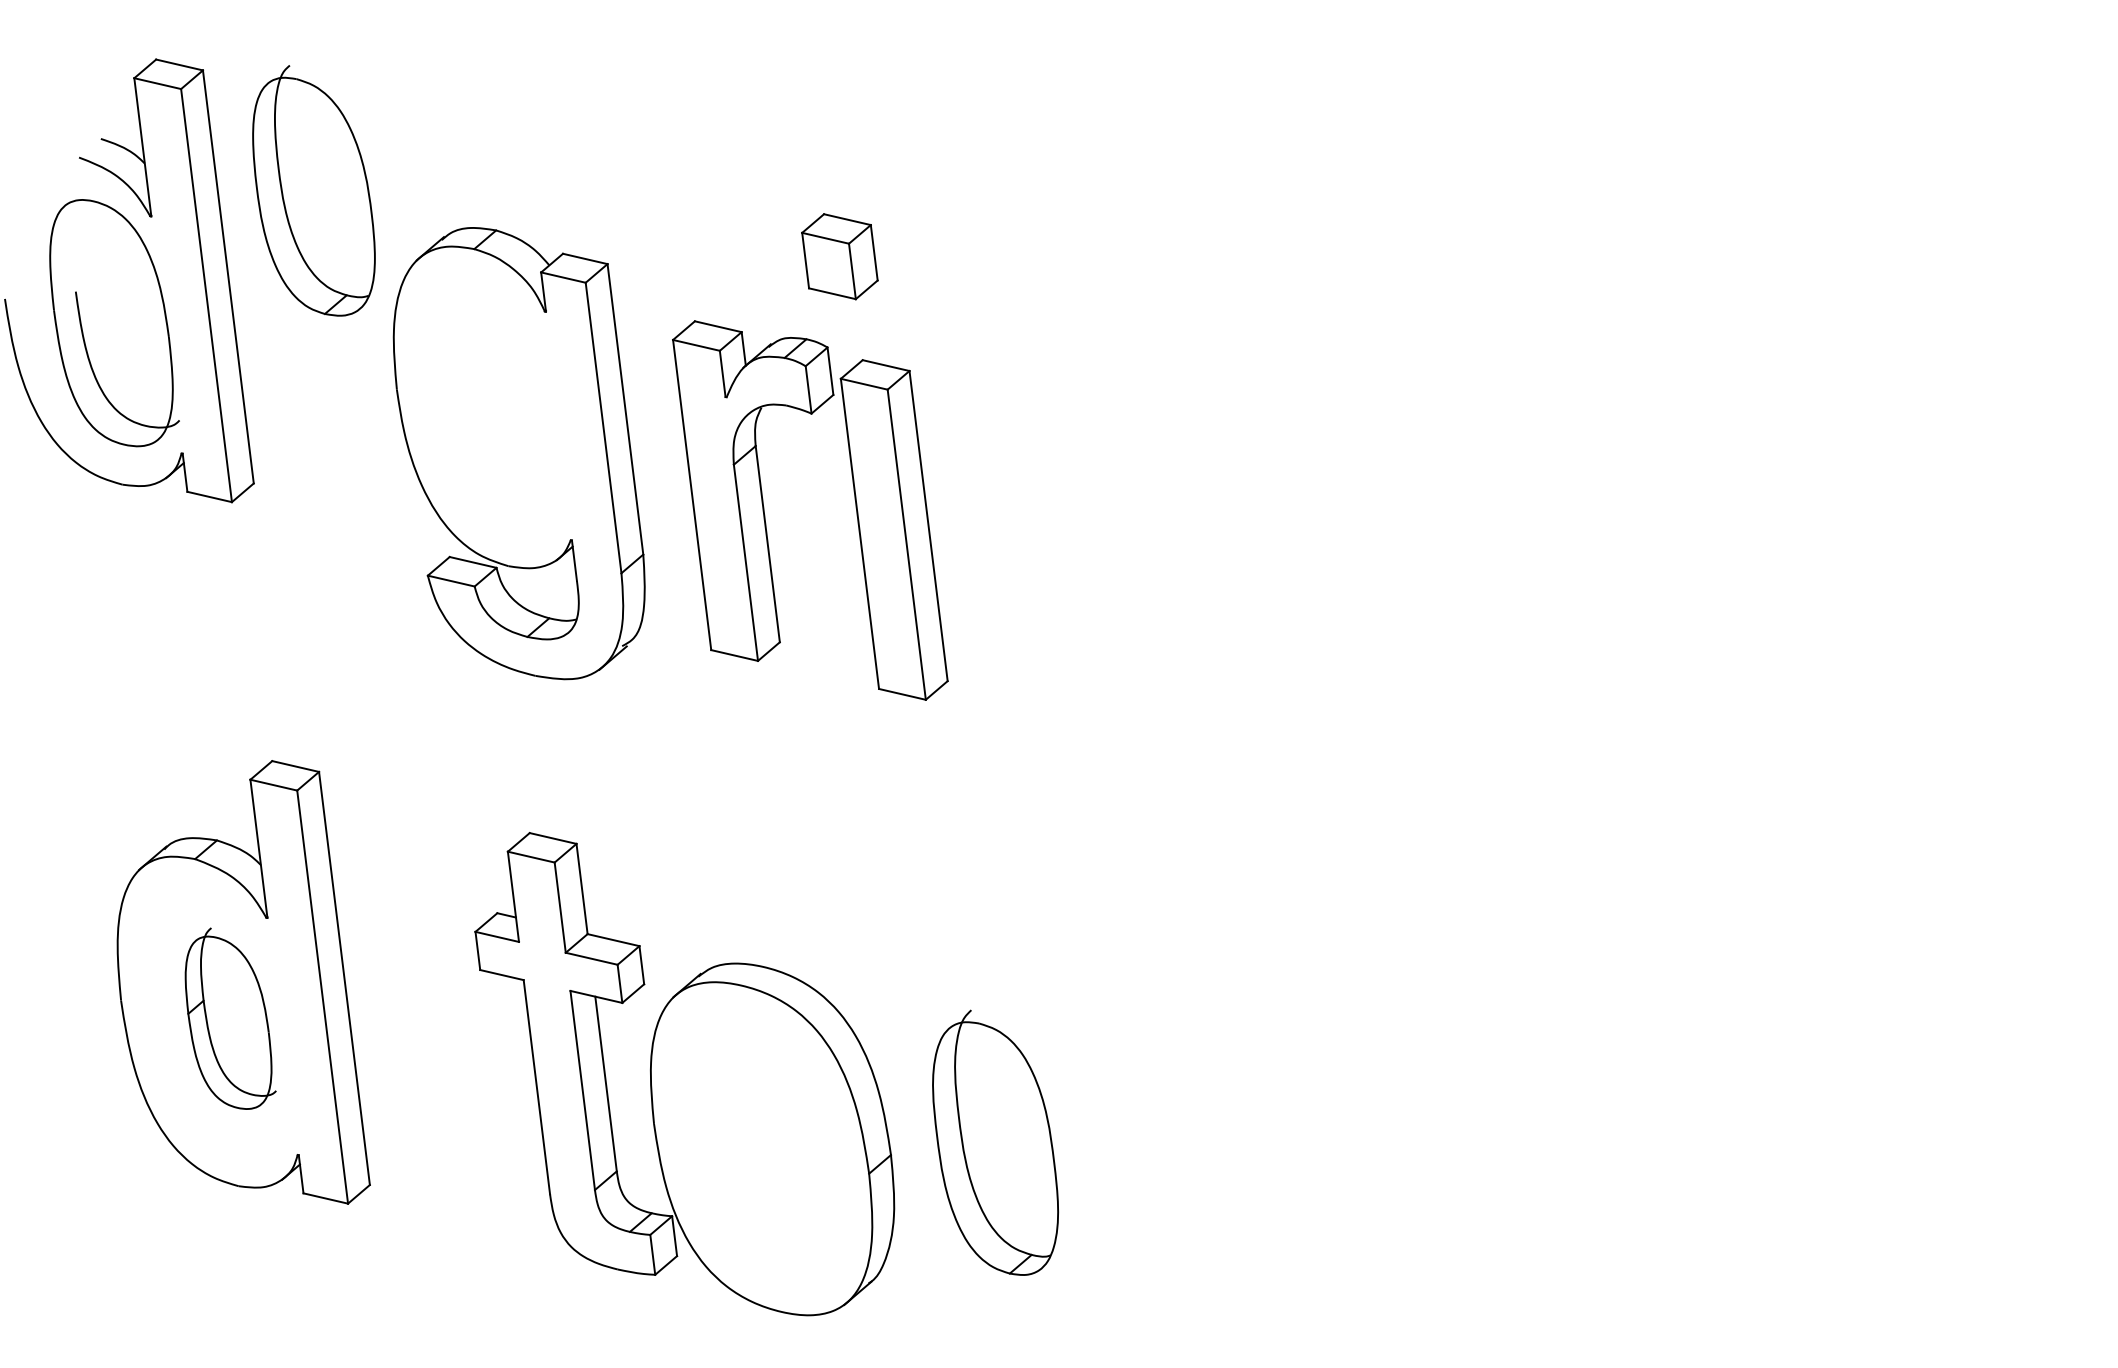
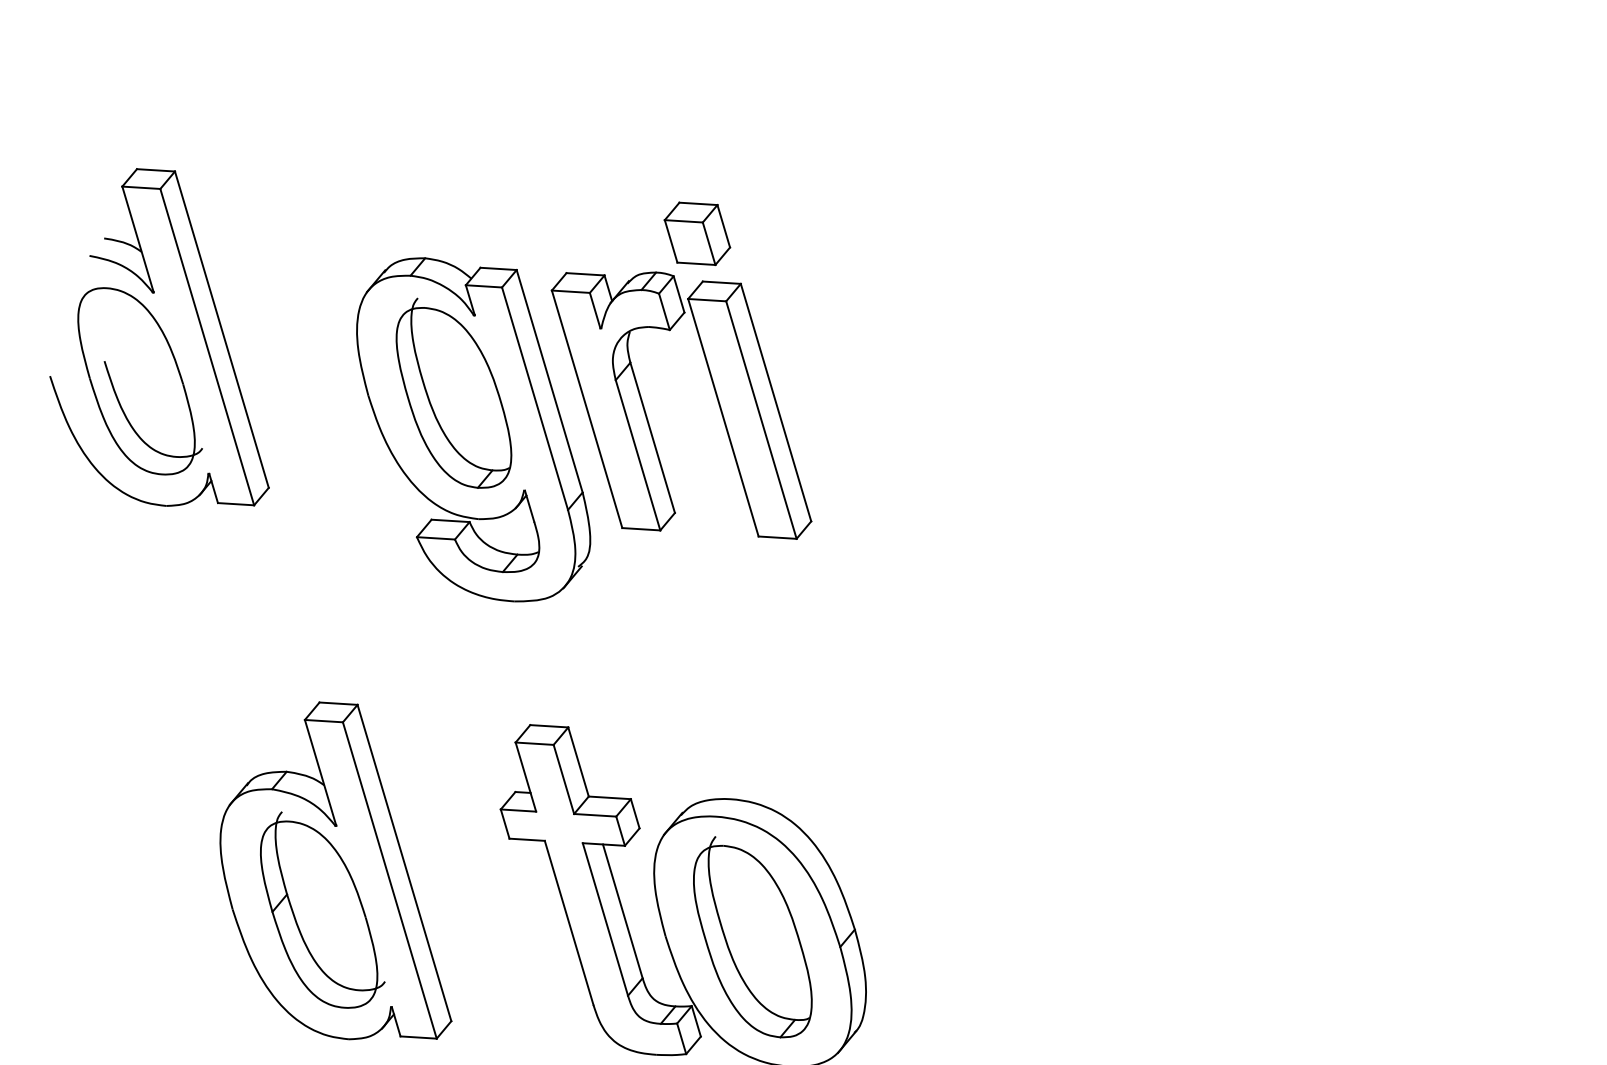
part: (313, 190) -> (452, 392), moved
part: (855, 508) -> (716, 398), moved
part: (230, 1018) -> (320, 909), size x1.43
part: (995, 1142) -> (752, 936), moved

